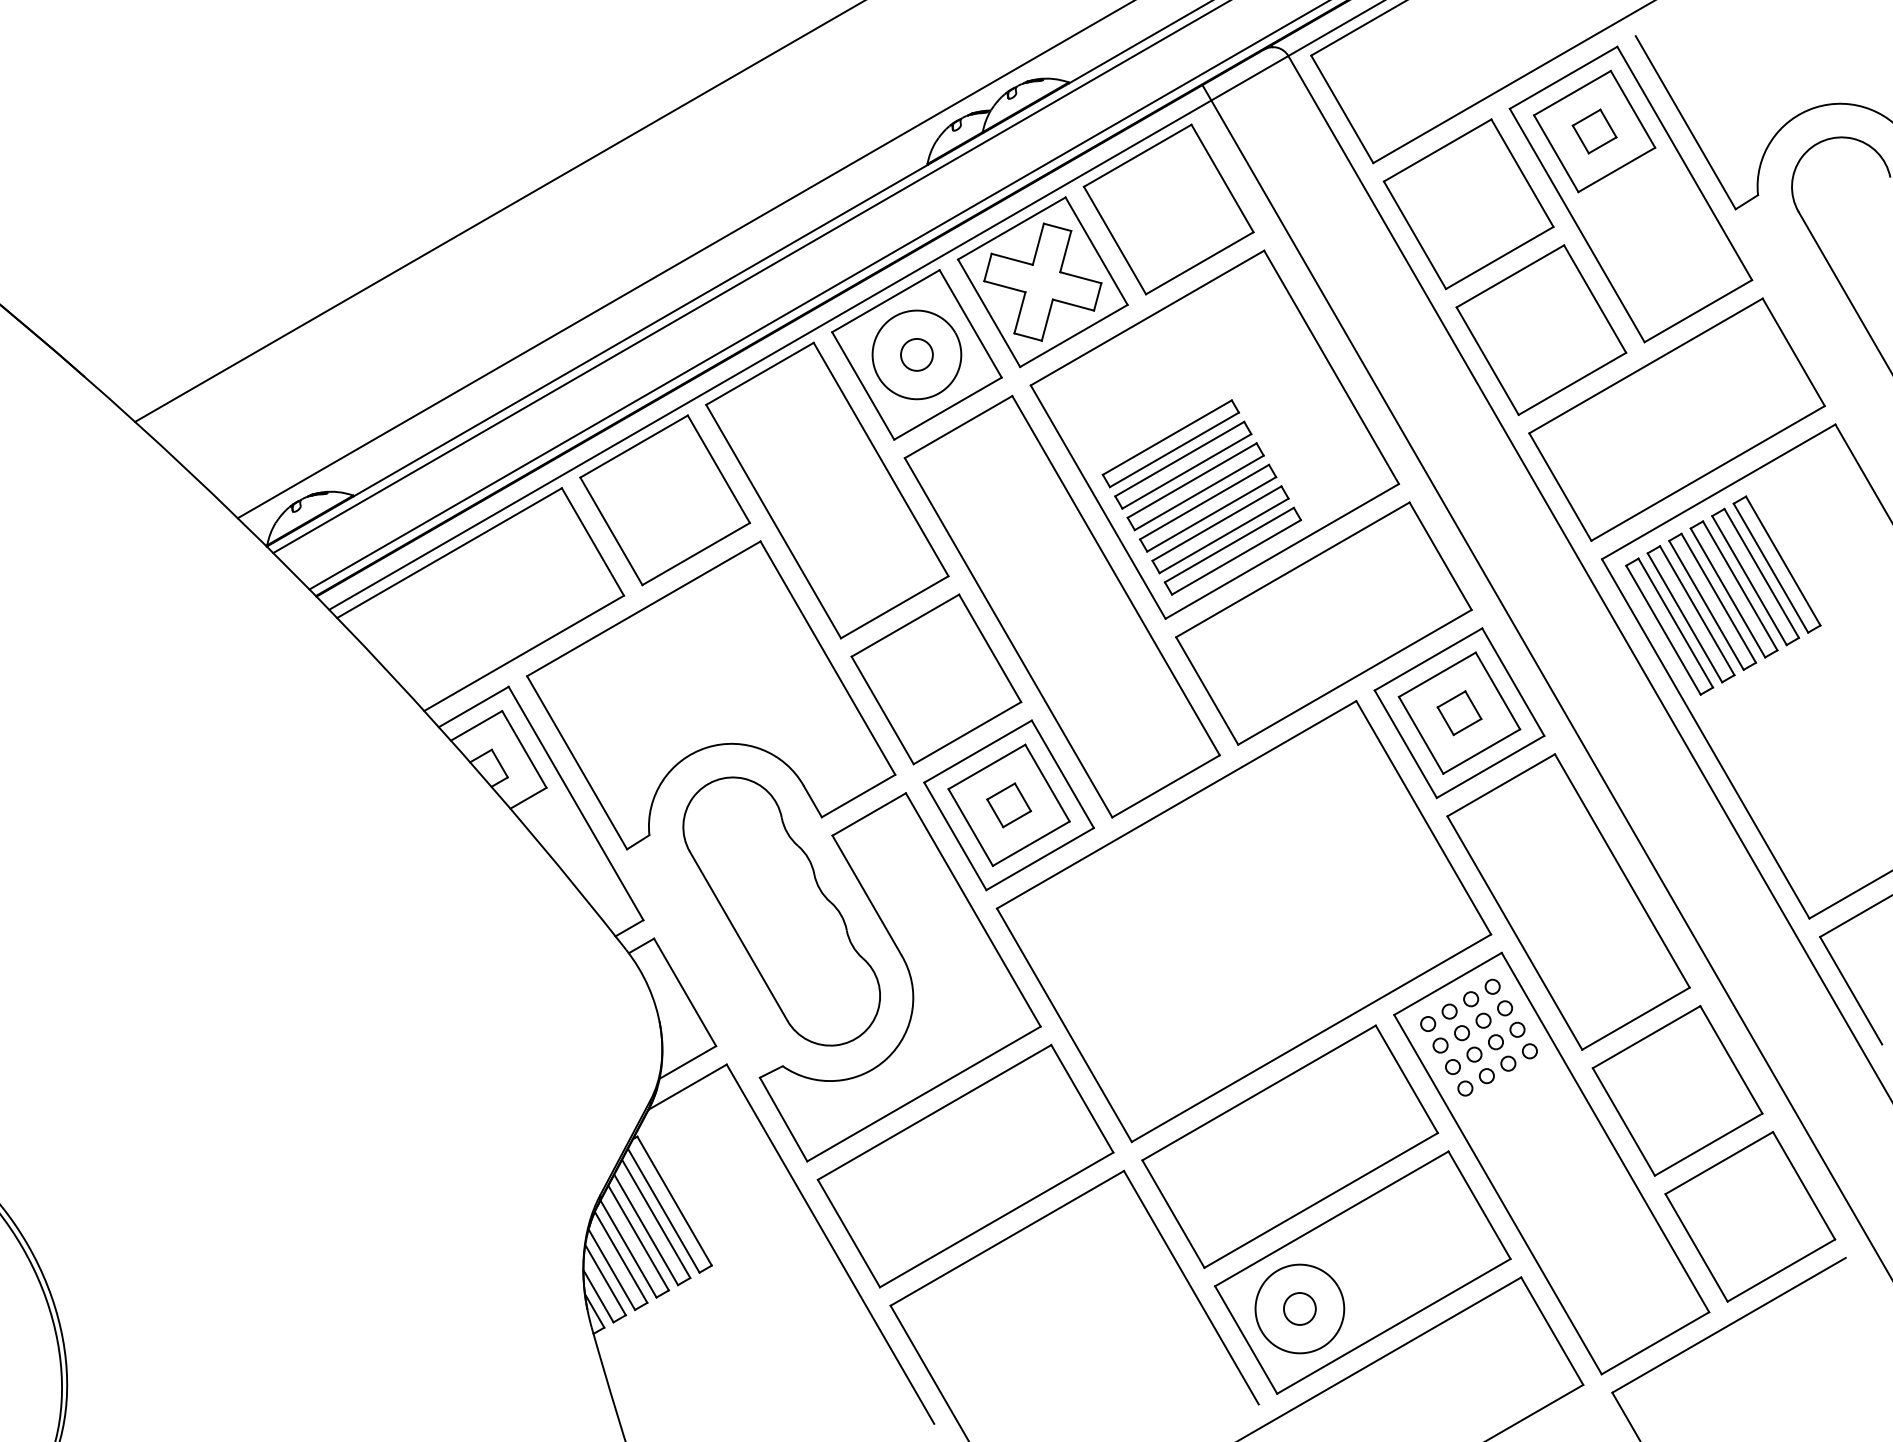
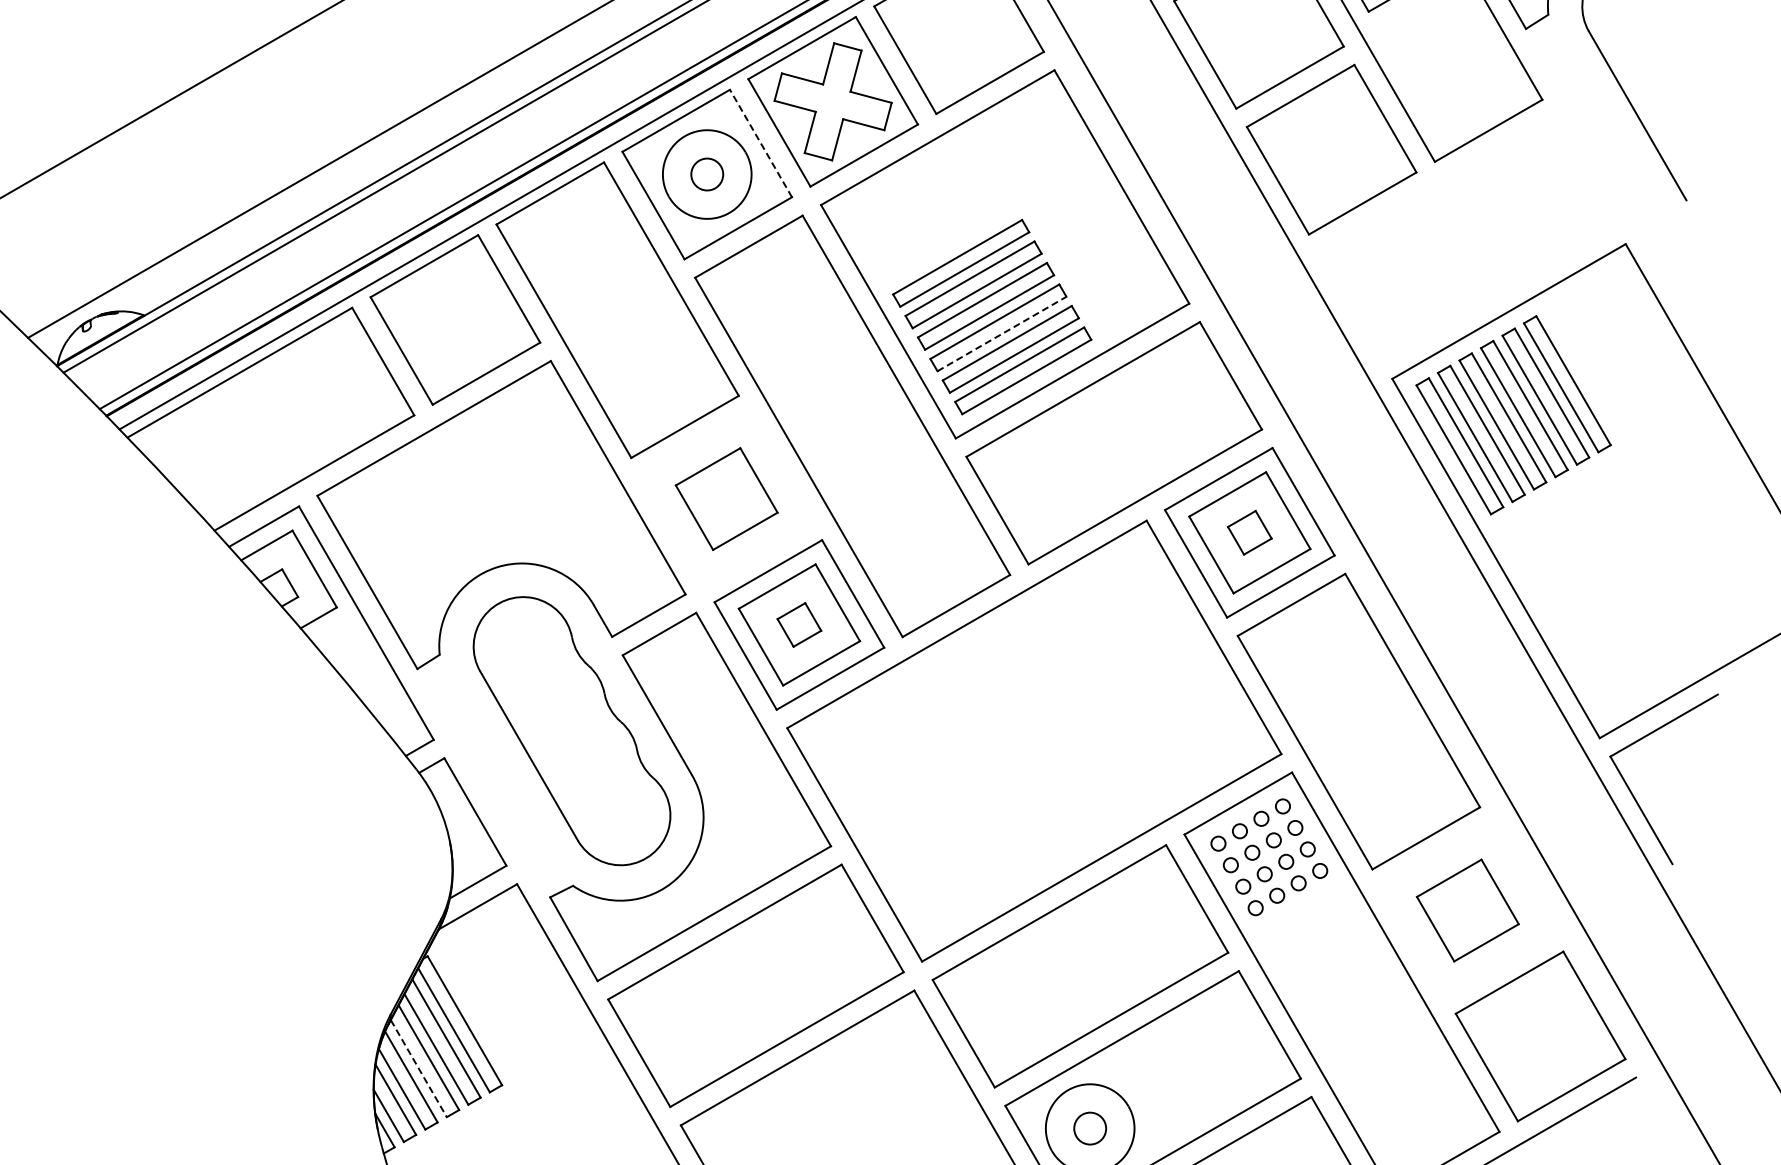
line: (970, 323) -> (760, 143), solid -> dashed
part: (1676, 419) -> (1466, 239), removed
line: (1212, 514) -> (1002, 334), solid -> dashed
part: (936, 679) -> (726, 499), size x0.6
part: (1677, 1090) -> (1467, 910), size x0.6
line: (628, 1249) -> (418, 1069), solid -> dashed

